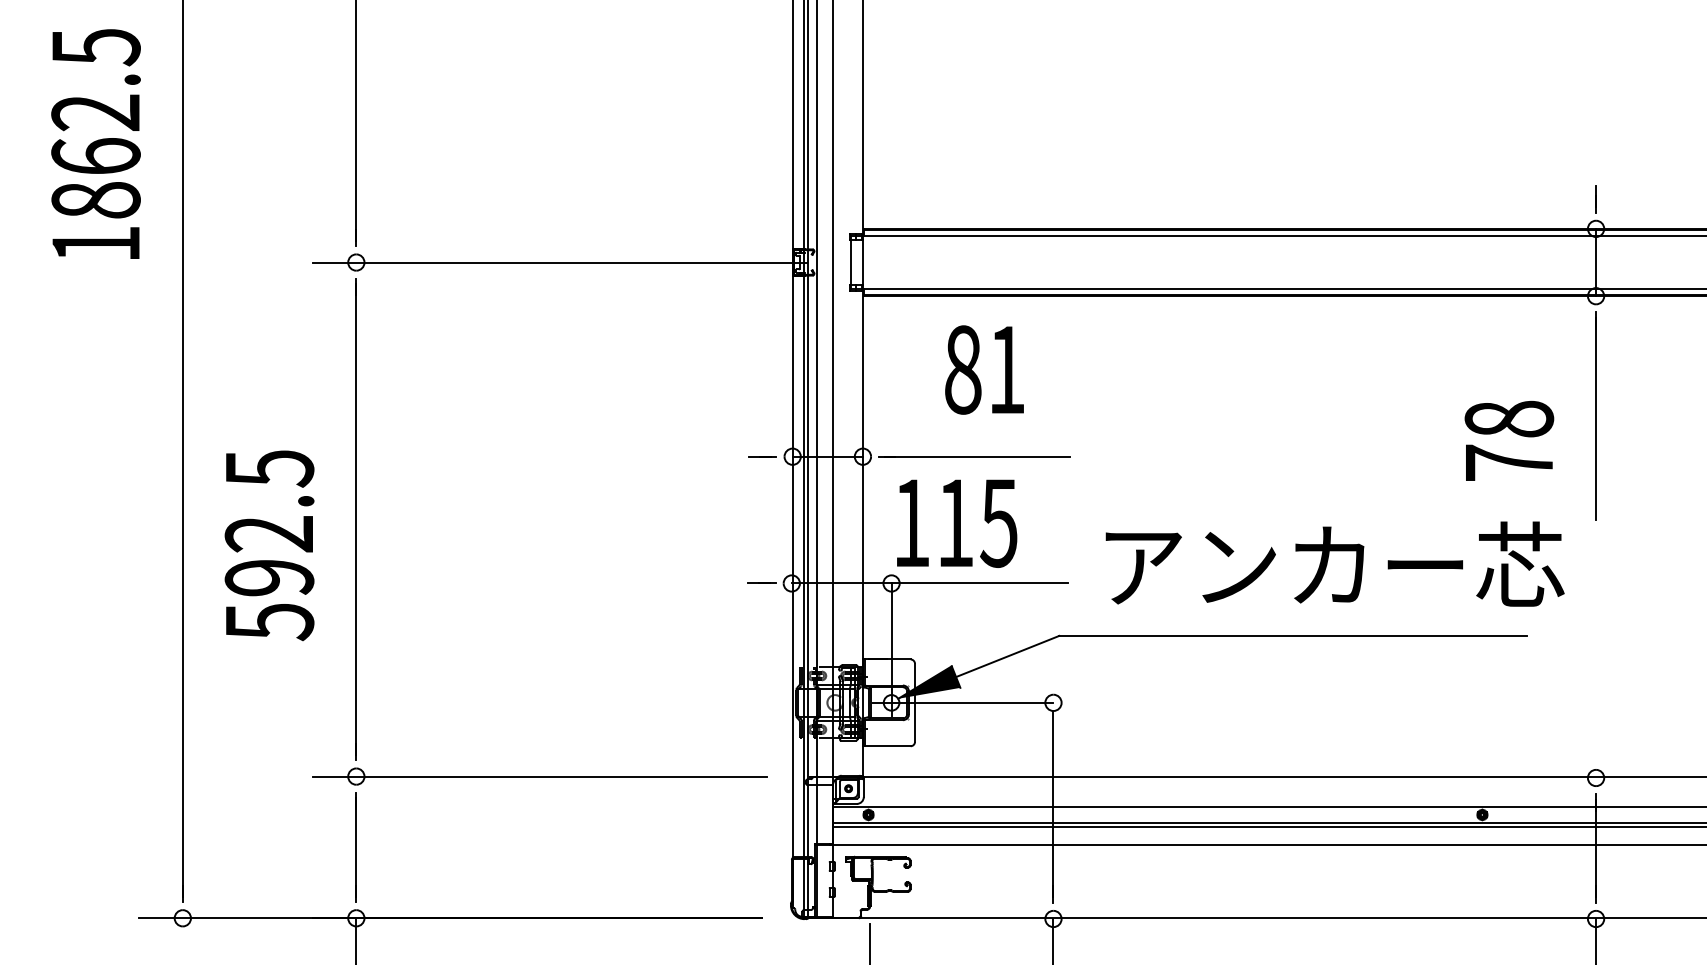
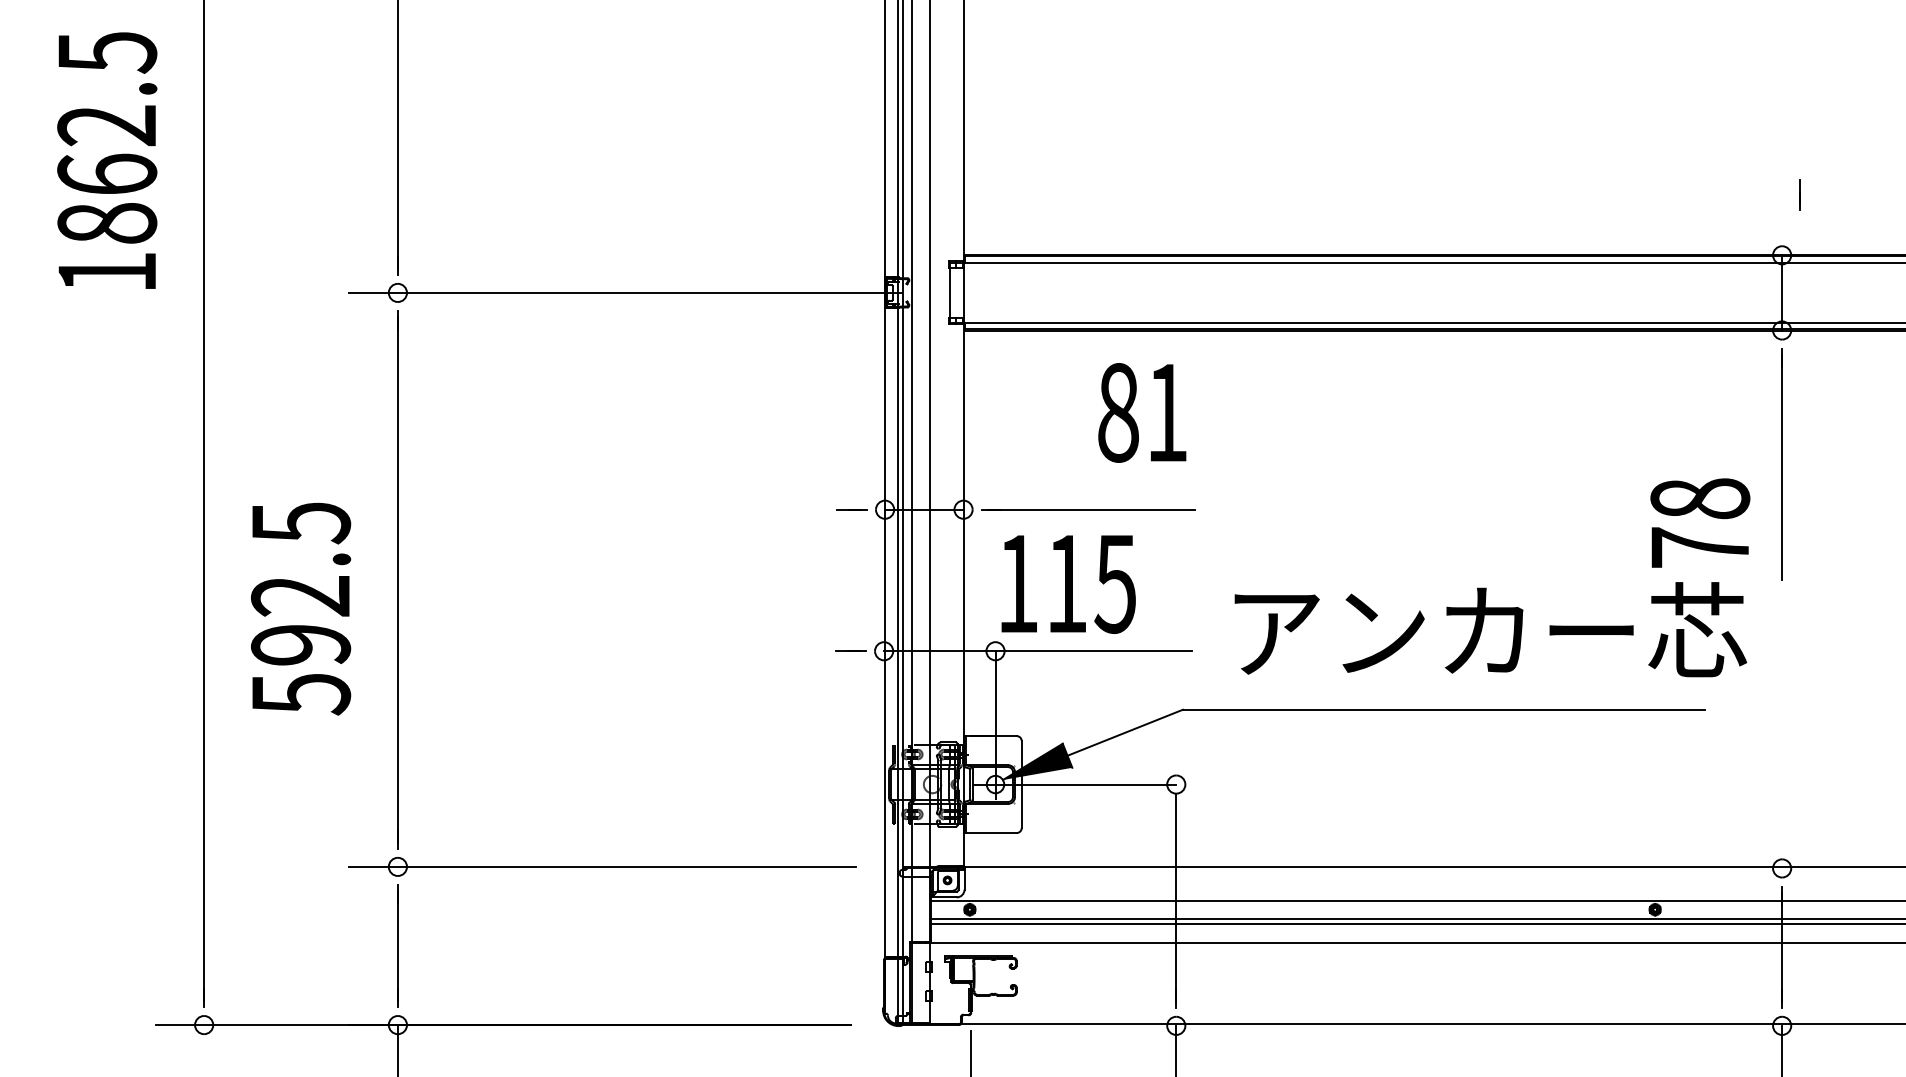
line: (1595, 198) -> (1799, 194), moved
text: (984, 369) -> (1142, 412), moved
text: (1509, 440) -> (1700, 522), moved

